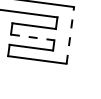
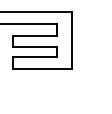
line: (69, 35) -> (71, 40), dashed -> solid
line: (32, 37) -> (34, 47), dashed -> solid

